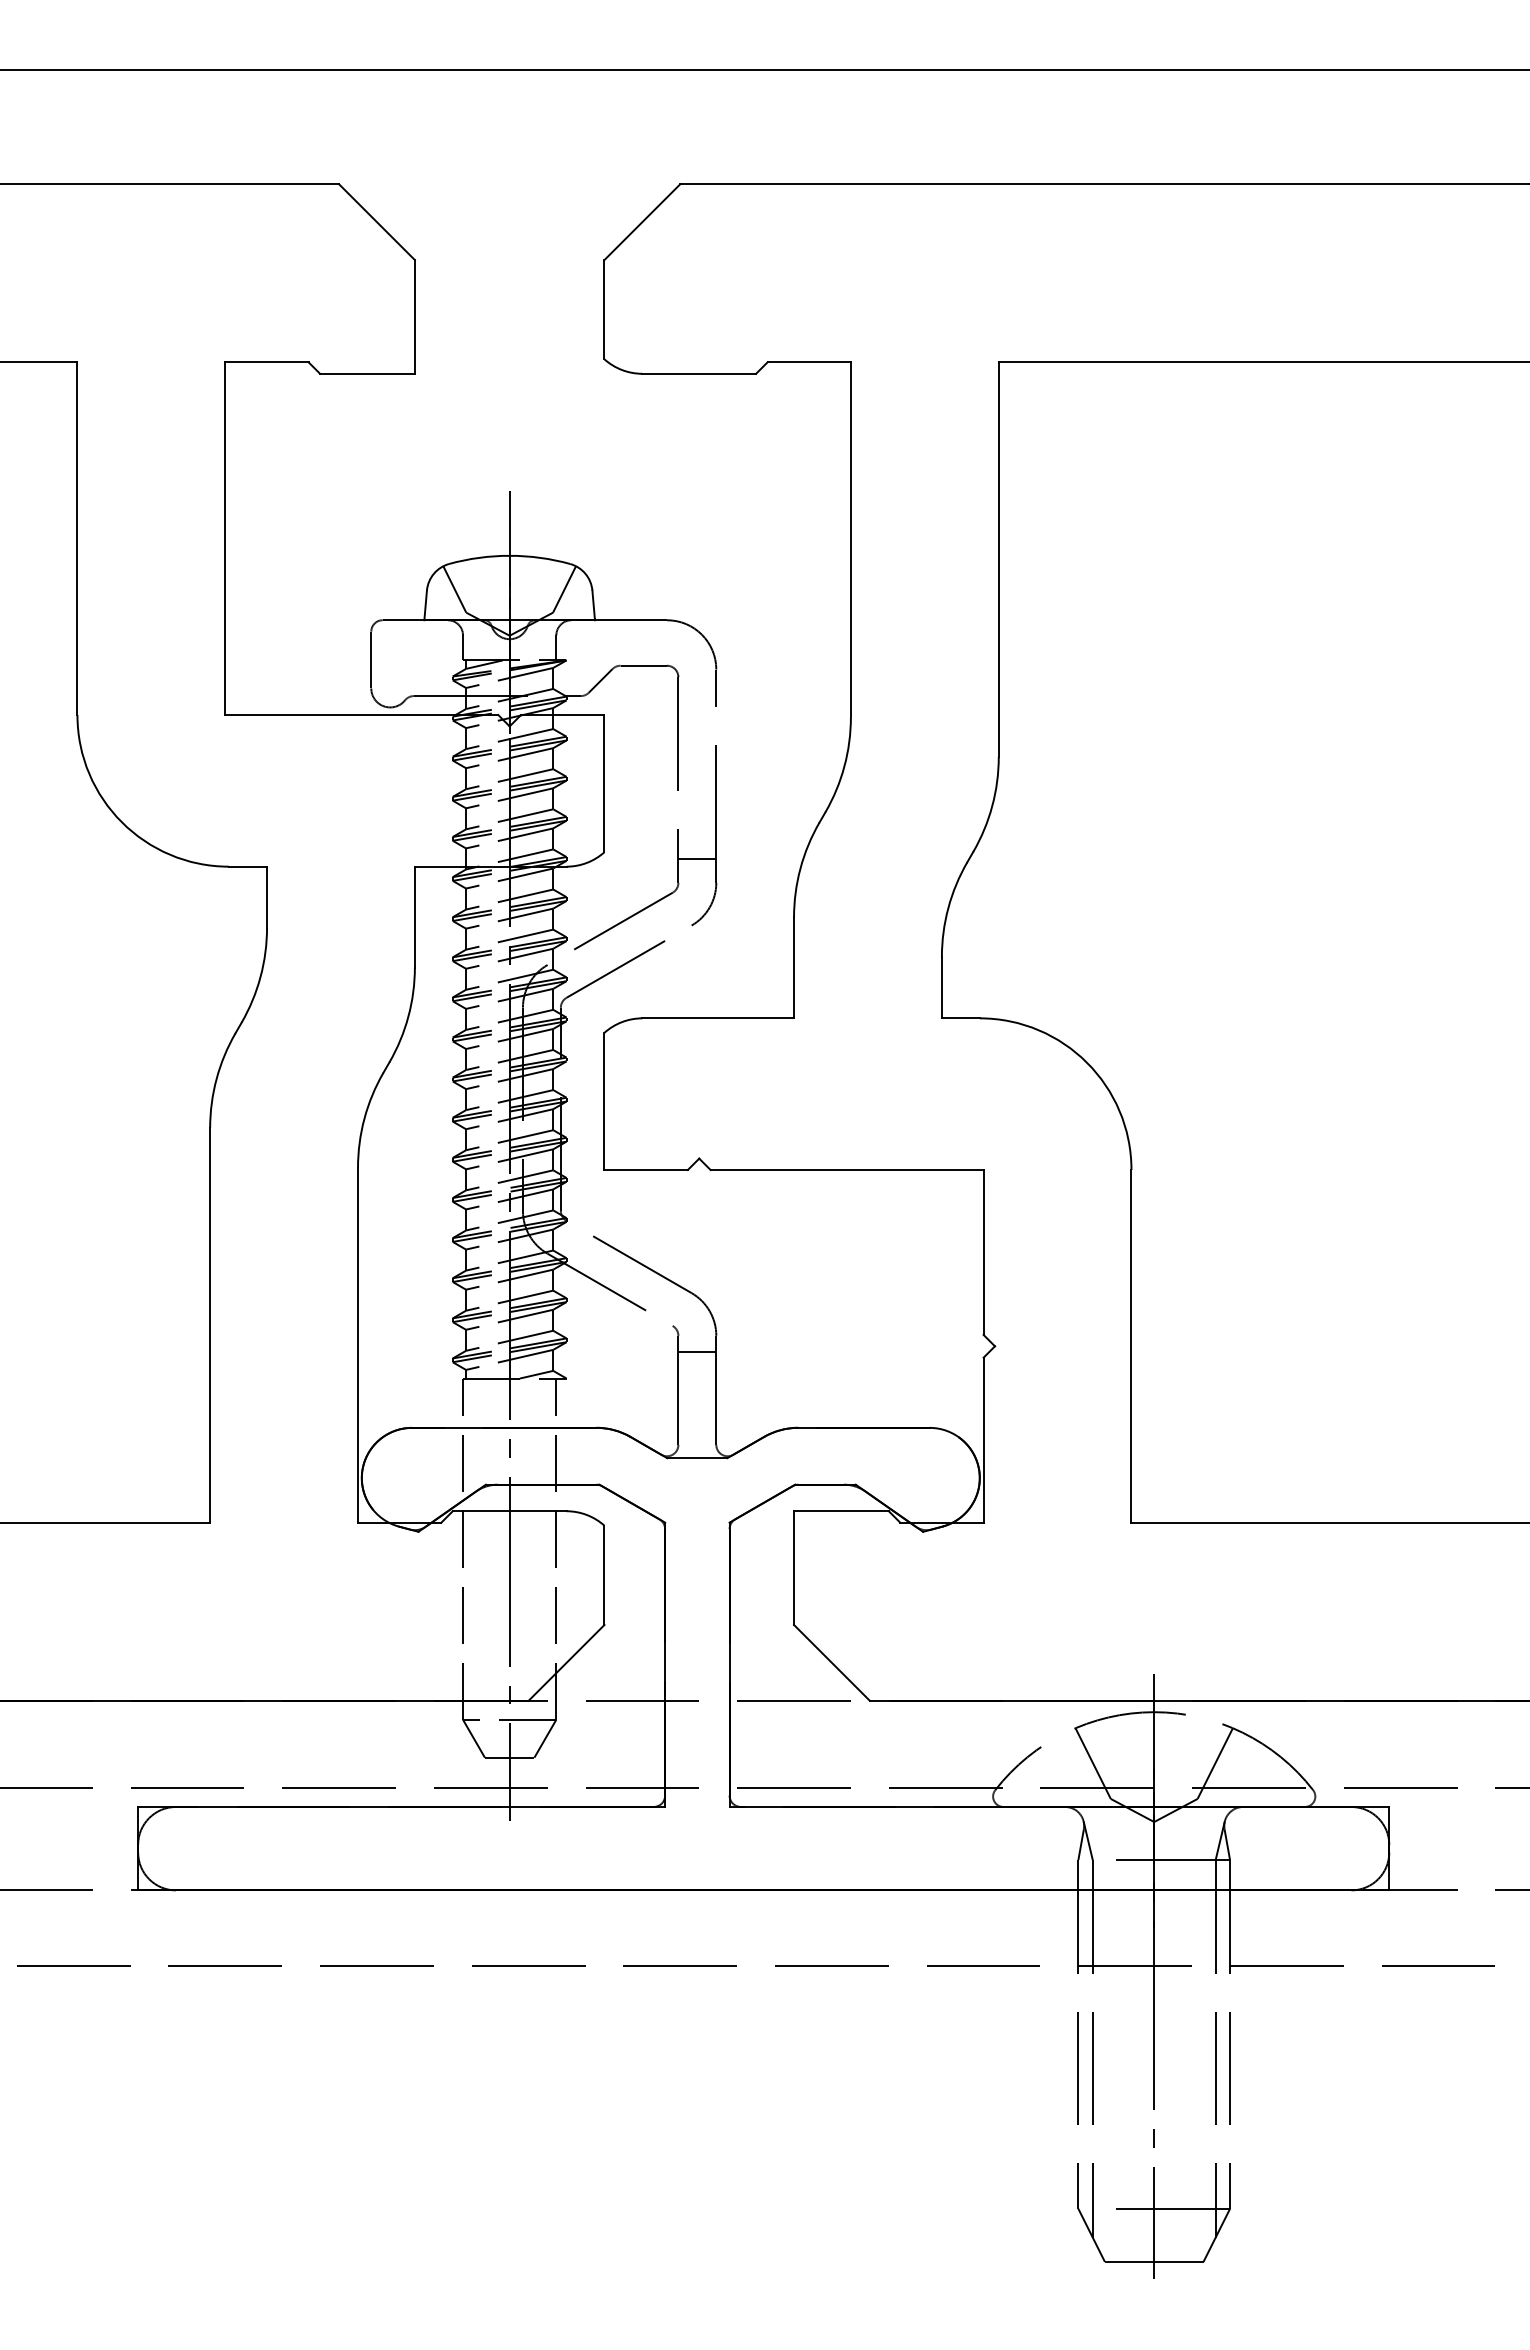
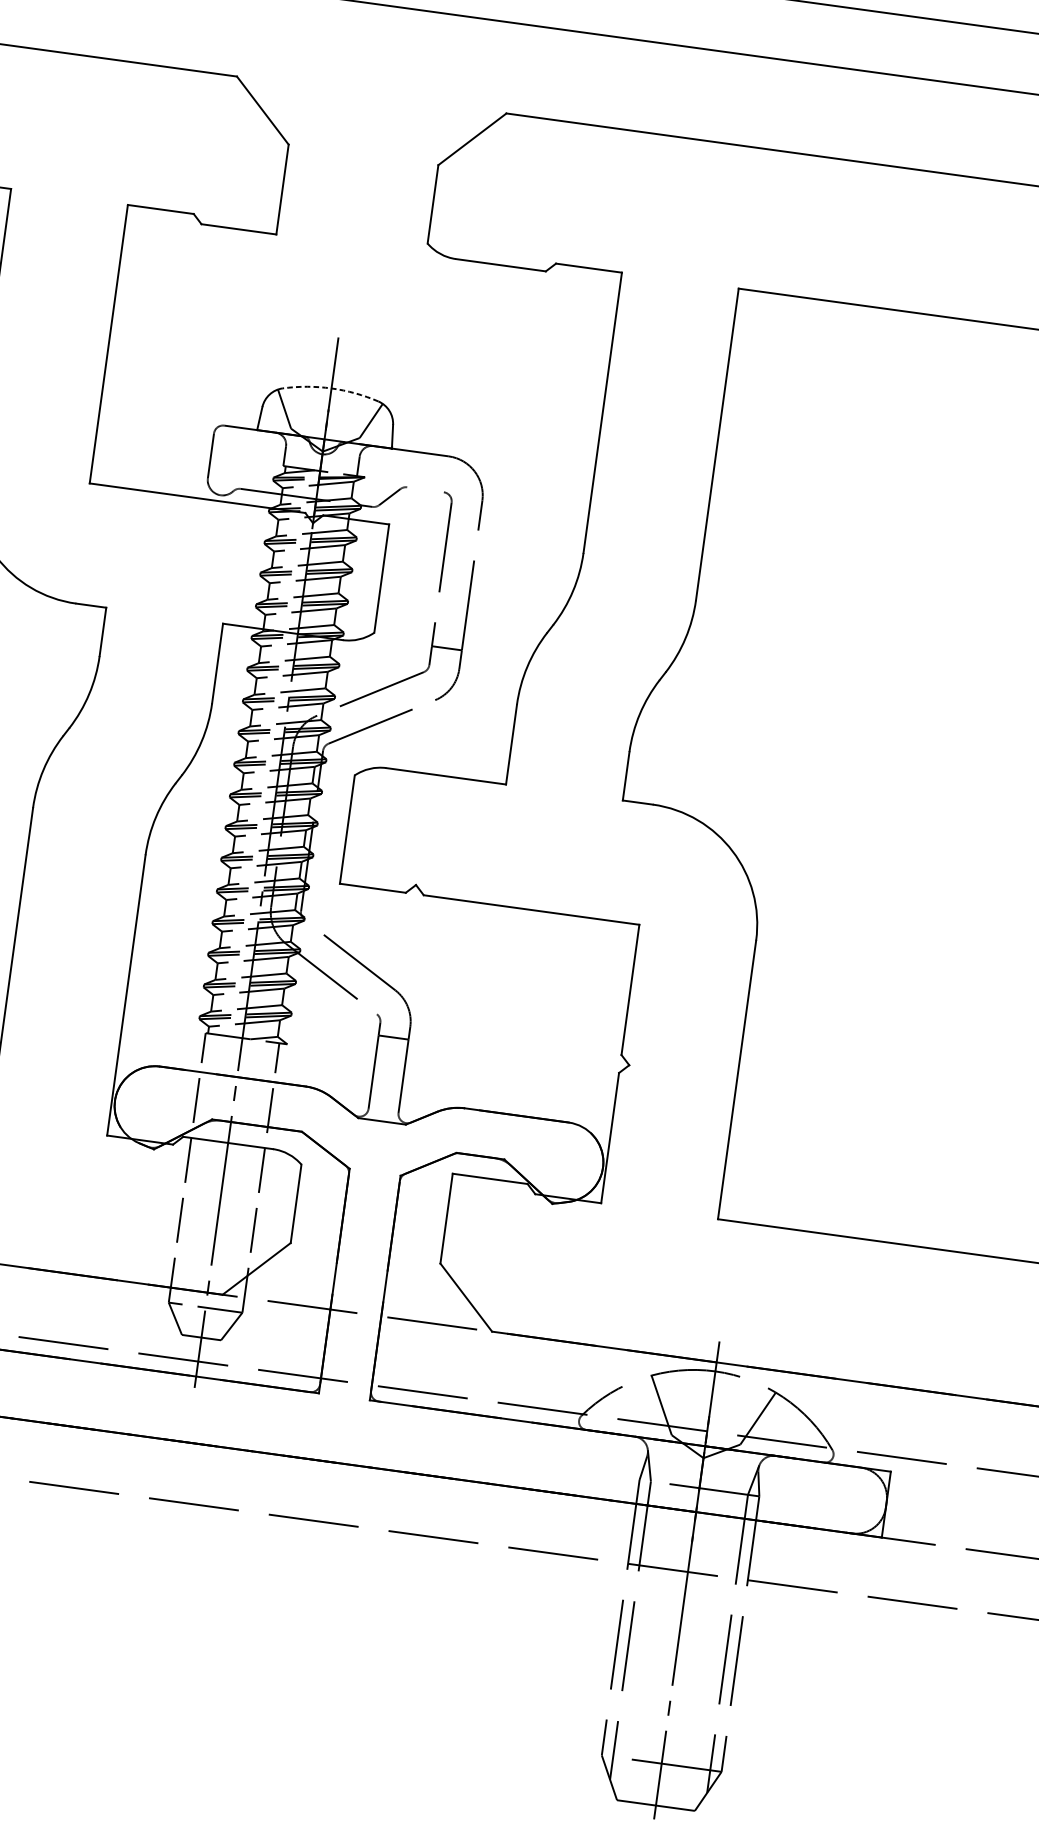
arc: (509, 555) -> (331, 388), solid -> dashed
line: (643, 665) -> (425, 489), removed

